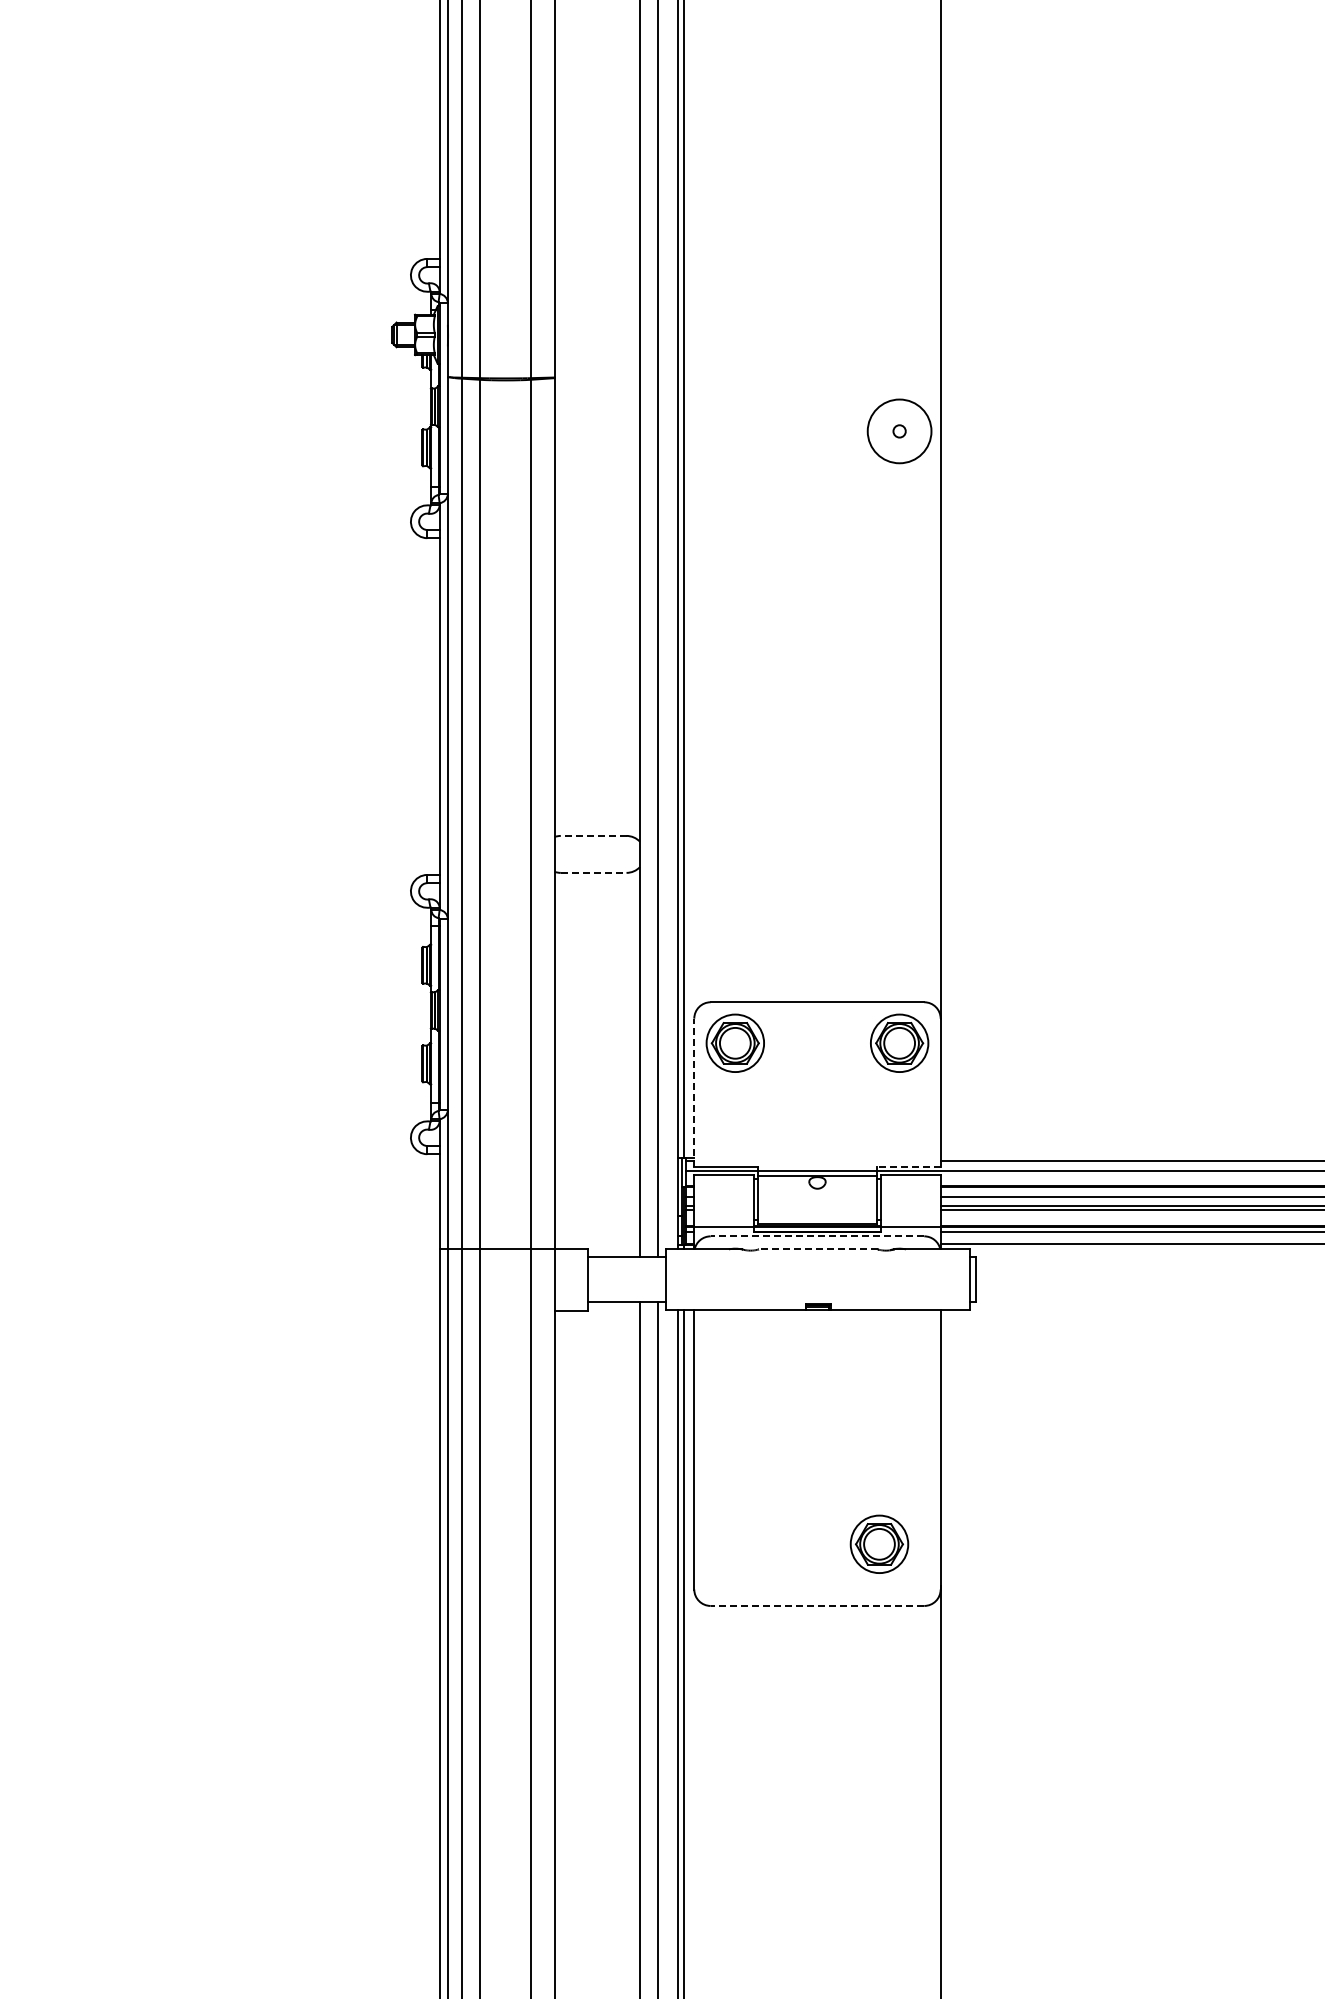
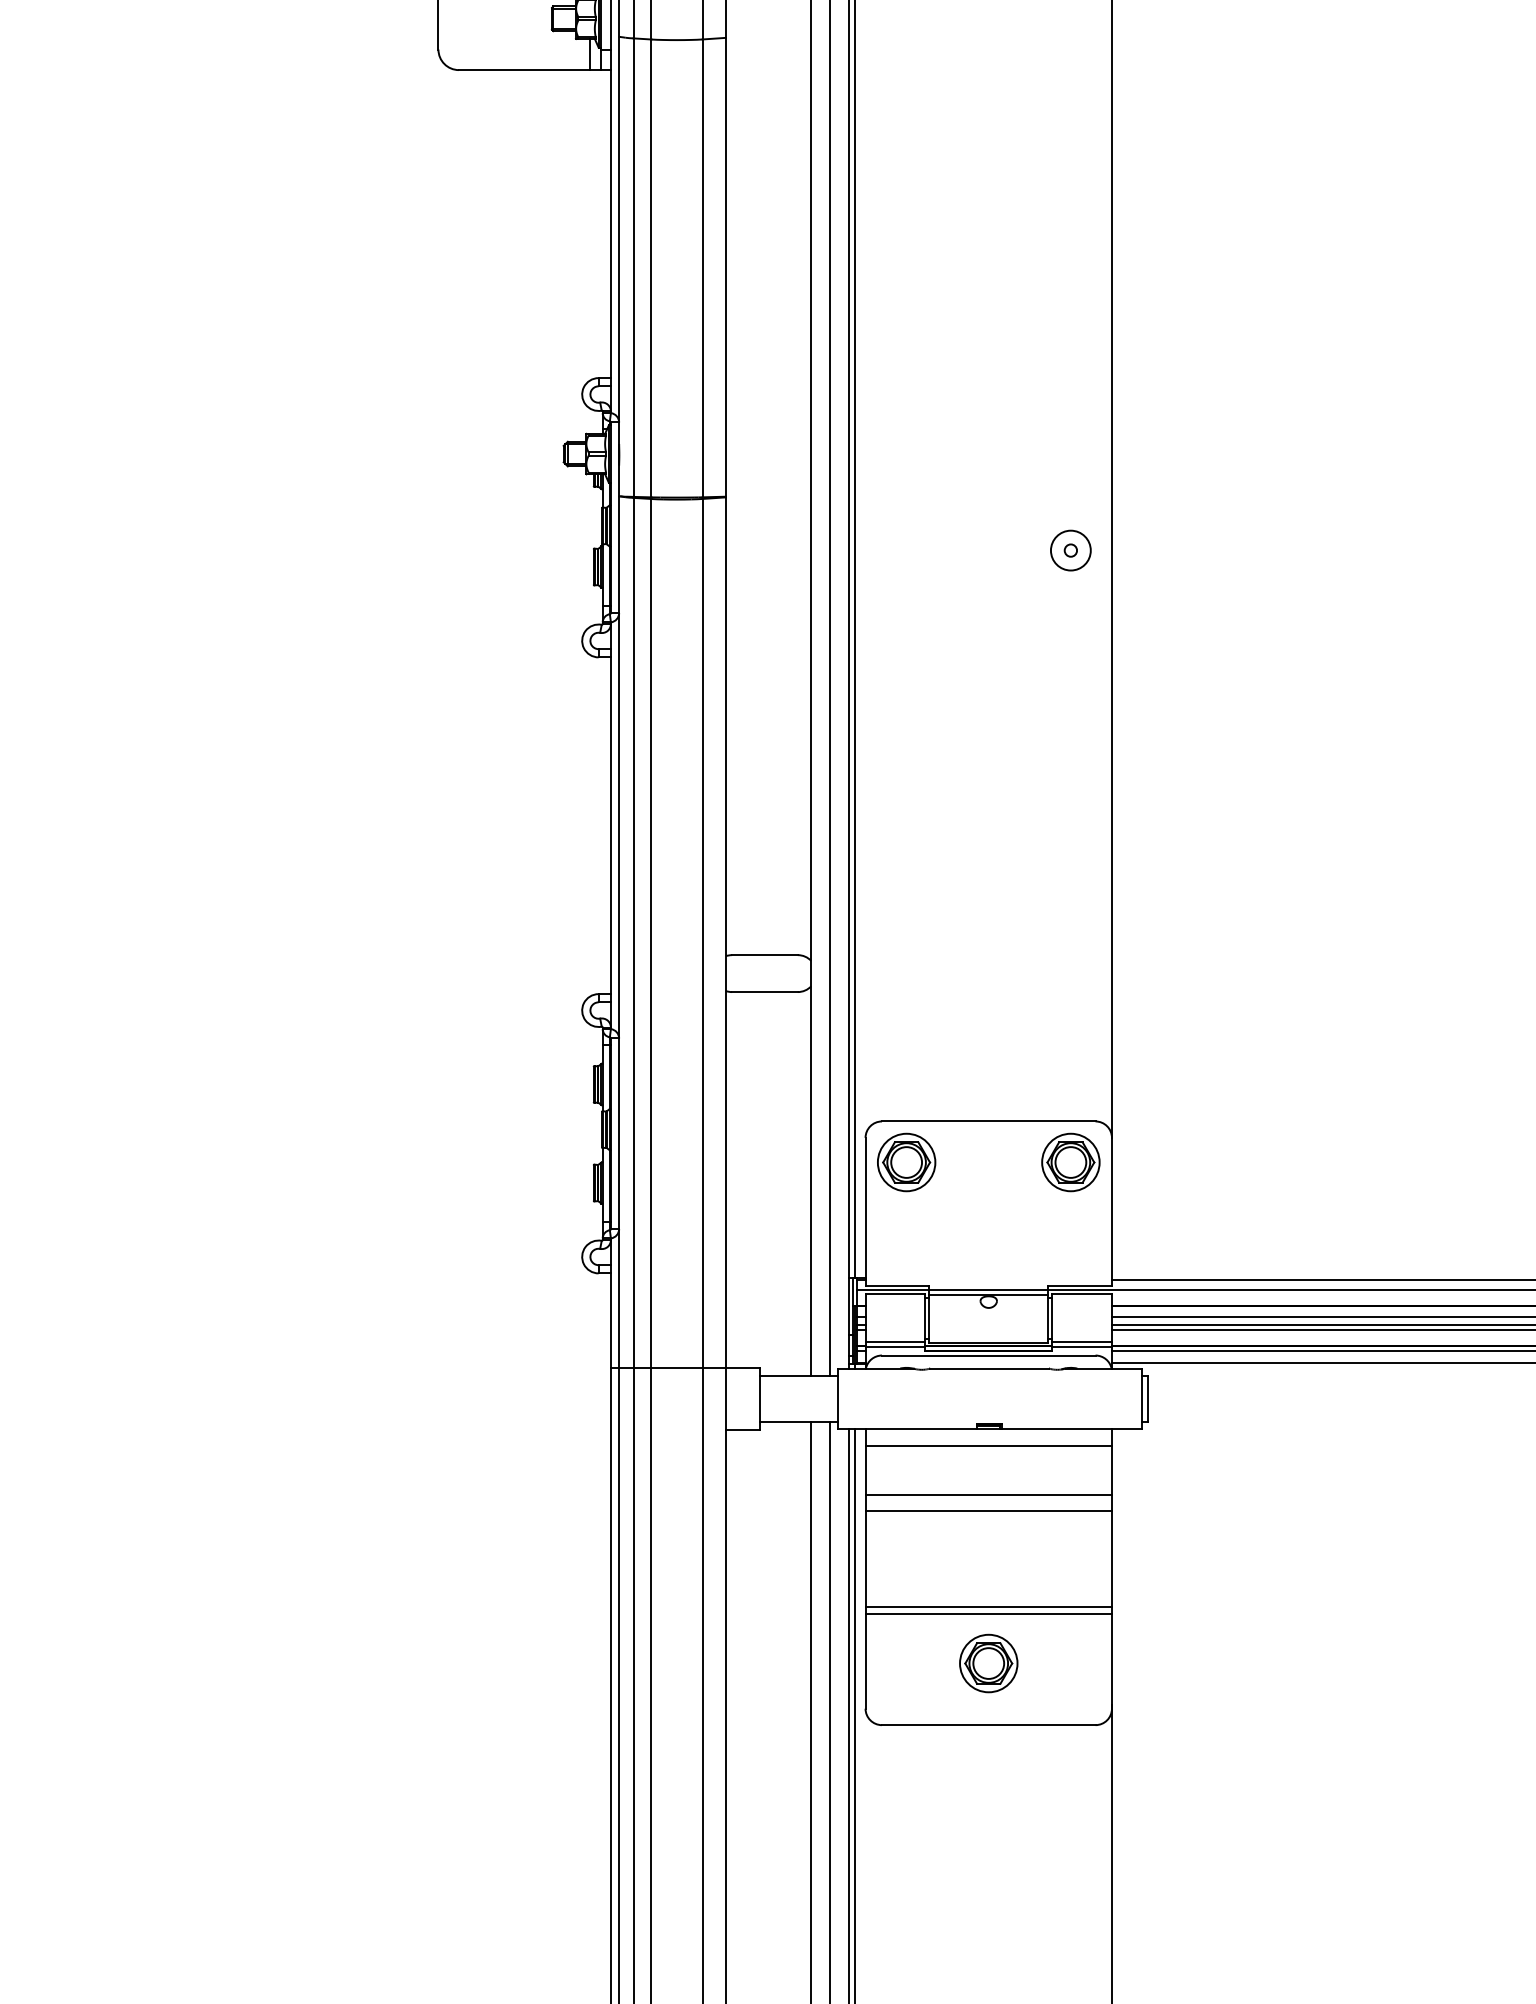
circle: (899, 431) -> (1070, 550), size x0.62
line: (593, 836) -> (764, 955), dashed -> solid
line: (593, 873) -> (764, 992), dashed -> solid
line: (694, 1092) -> (865, 1211), dashed -> solid
line: (909, 1166) -> (1080, 1285), dashed -> solid
line: (724, 1222) -> (895, 1341), added
line: (910, 1222) -> (1081, 1341), added
line: (817, 1236) -> (988, 1355), dashed -> solid
line: (818, 1249) -> (989, 1368), dashed -> solid
line: (817, 1326) -> (988, 1445), added
line: (817, 1376) -> (988, 1495), added
line: (817, 1391) -> (988, 1510), added
line: (817, 1487) -> (988, 1606), added
line: (817, 1495) -> (988, 1614), added
part: (879, 1544) -> (988, 1663), moved
line: (817, 1606) -> (988, 1725), dashed -> solid

